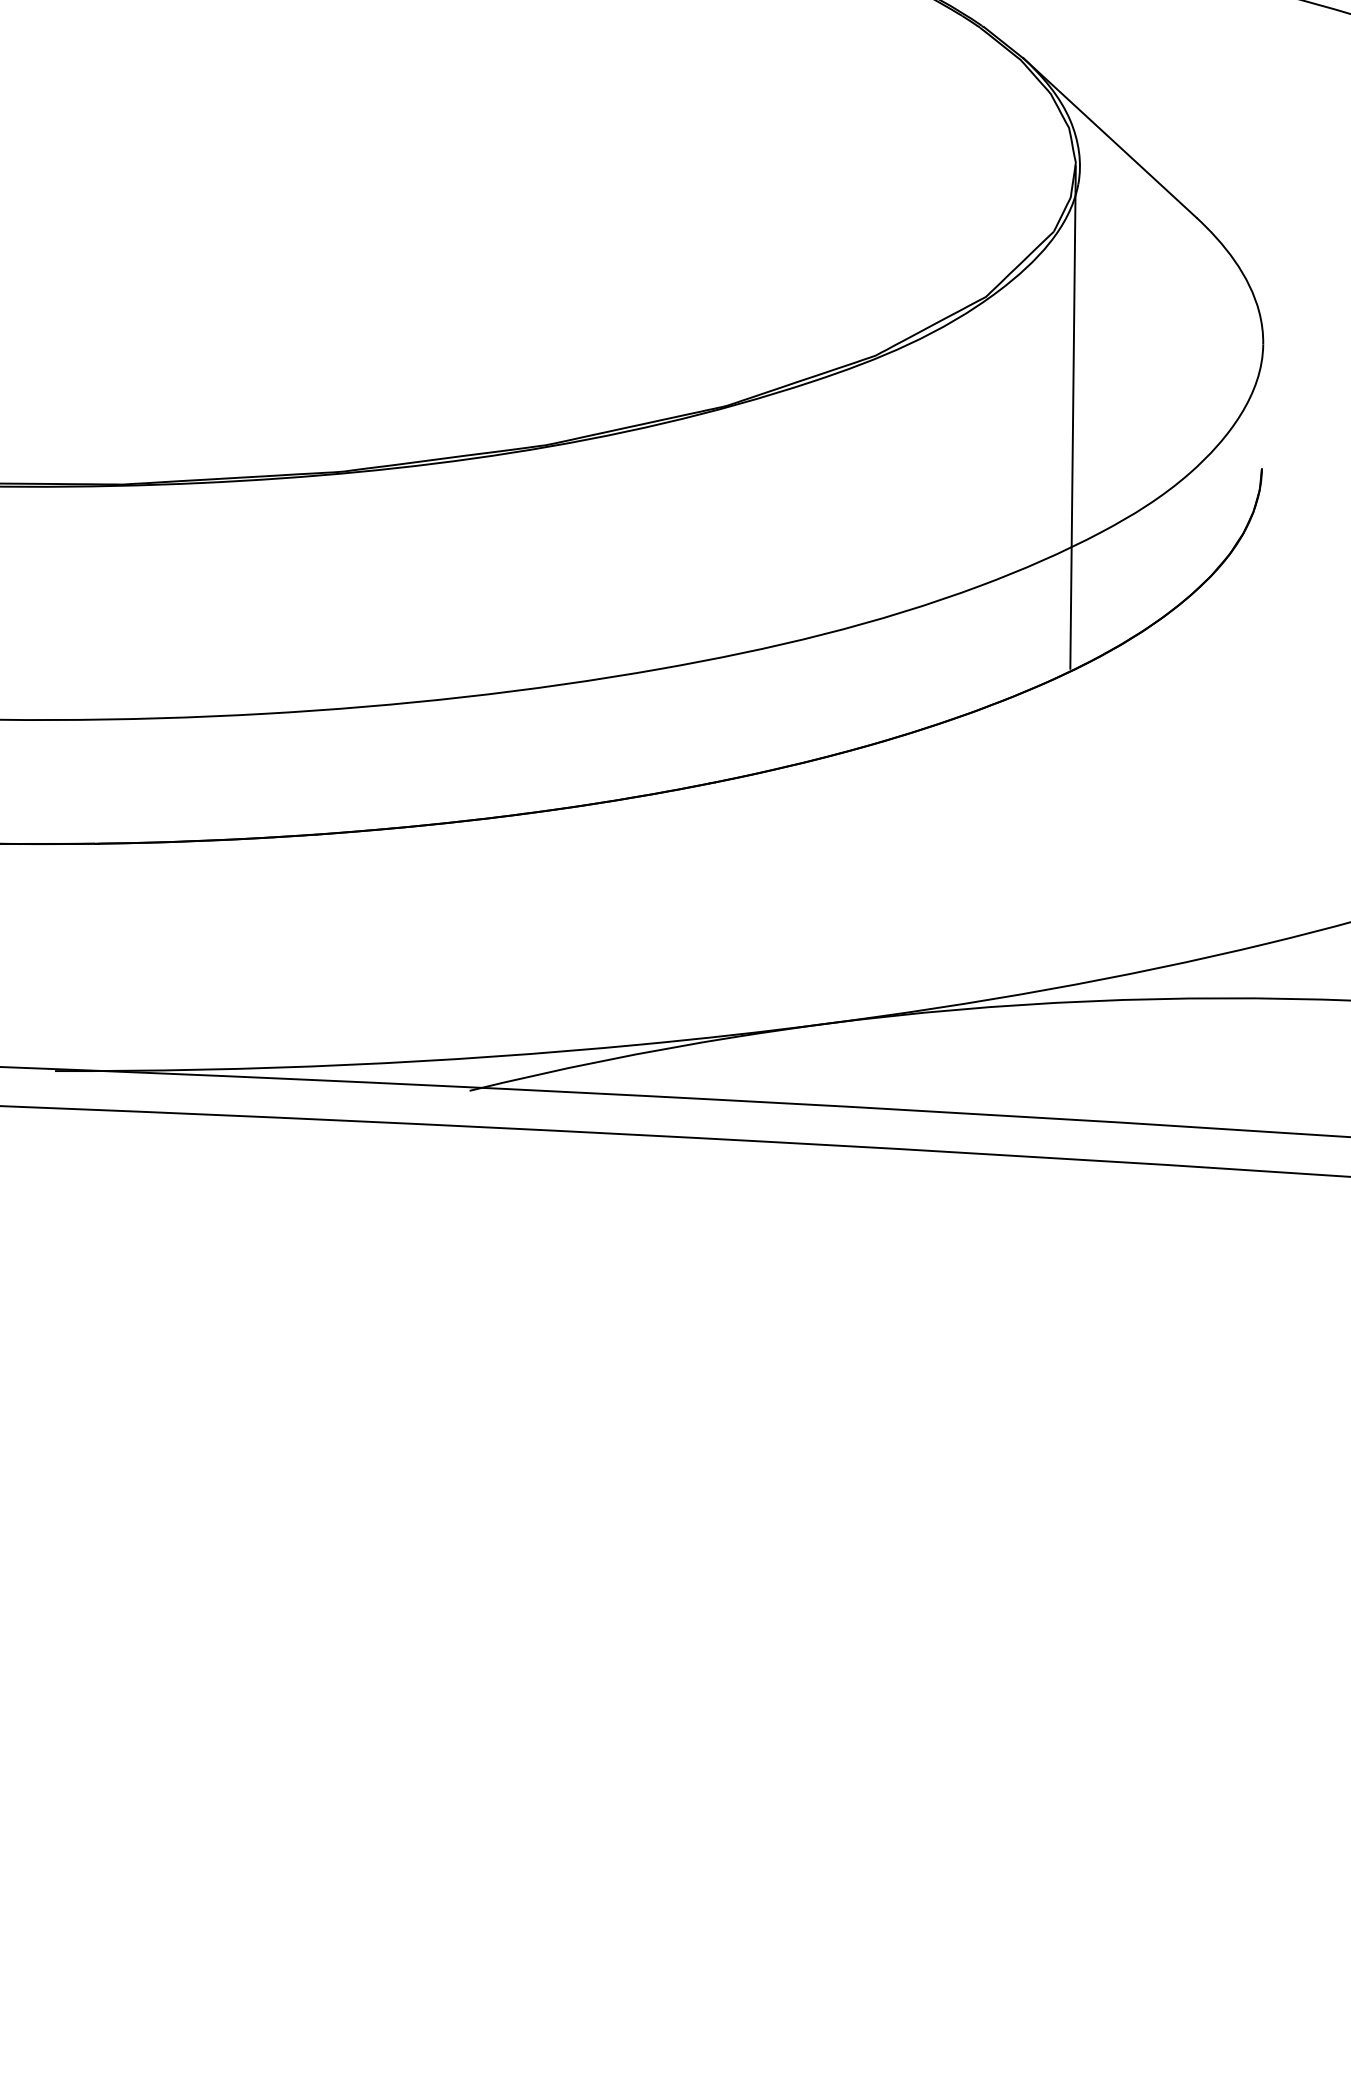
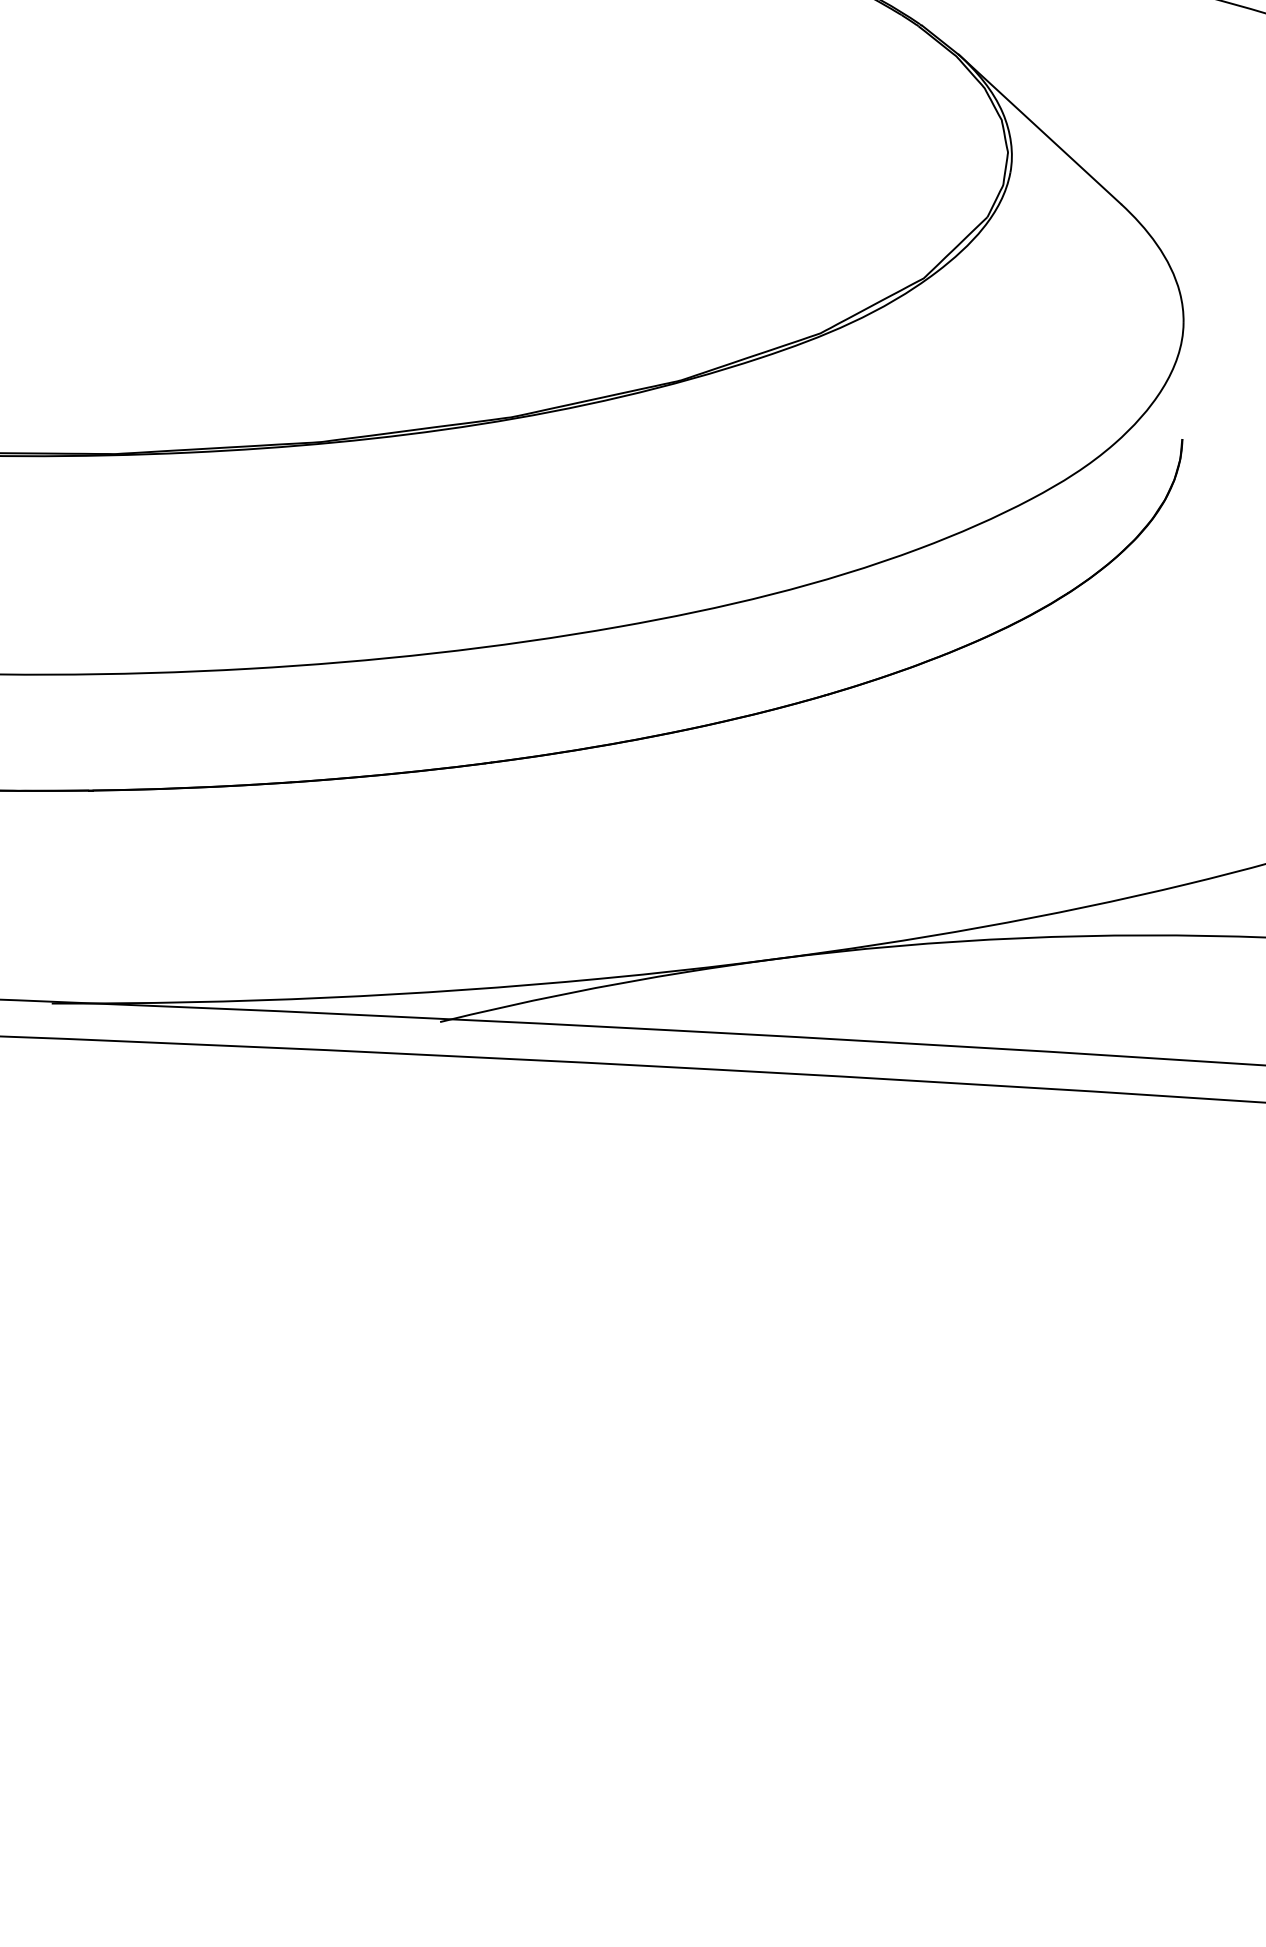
line: (1072, 417) -> (1004, 391), removed

